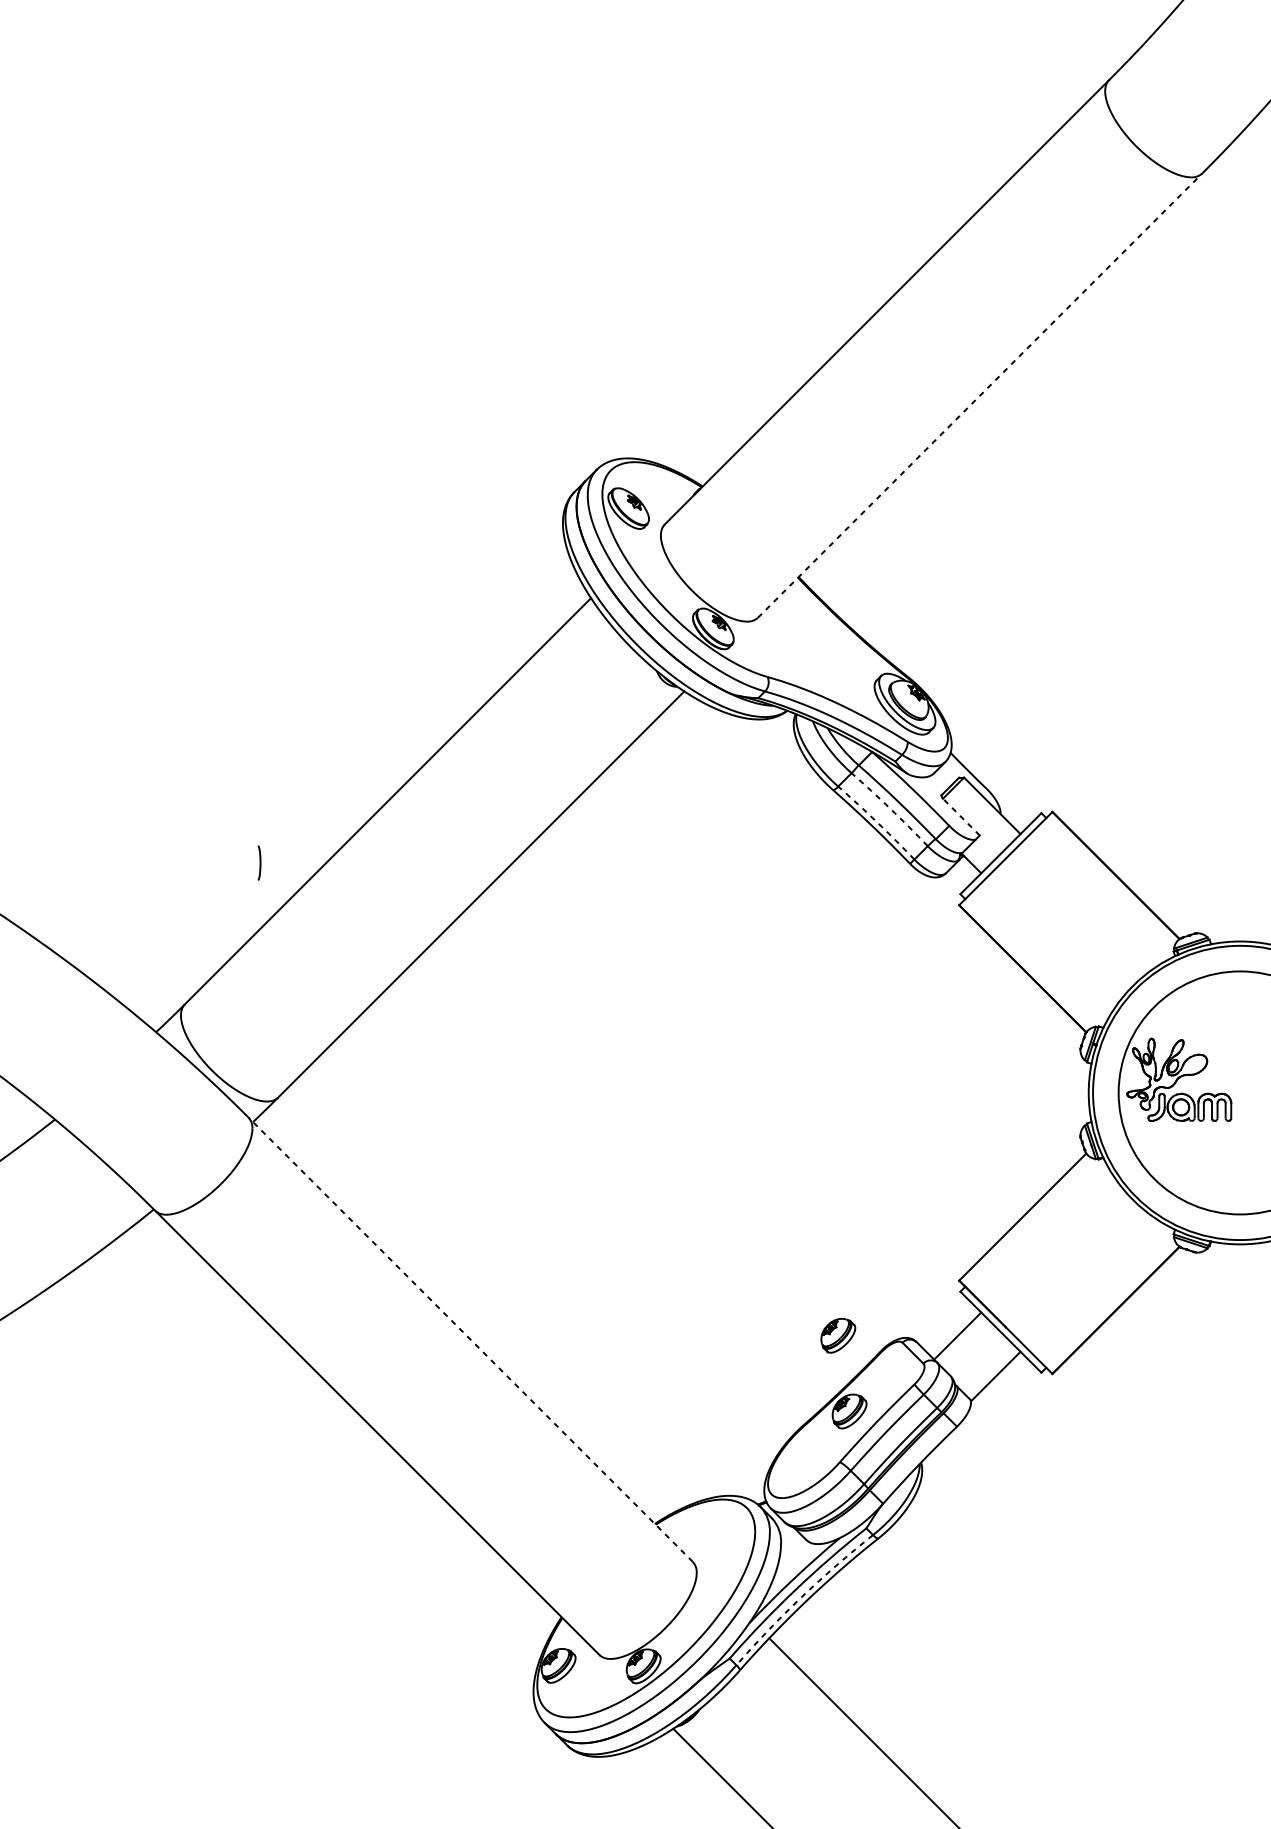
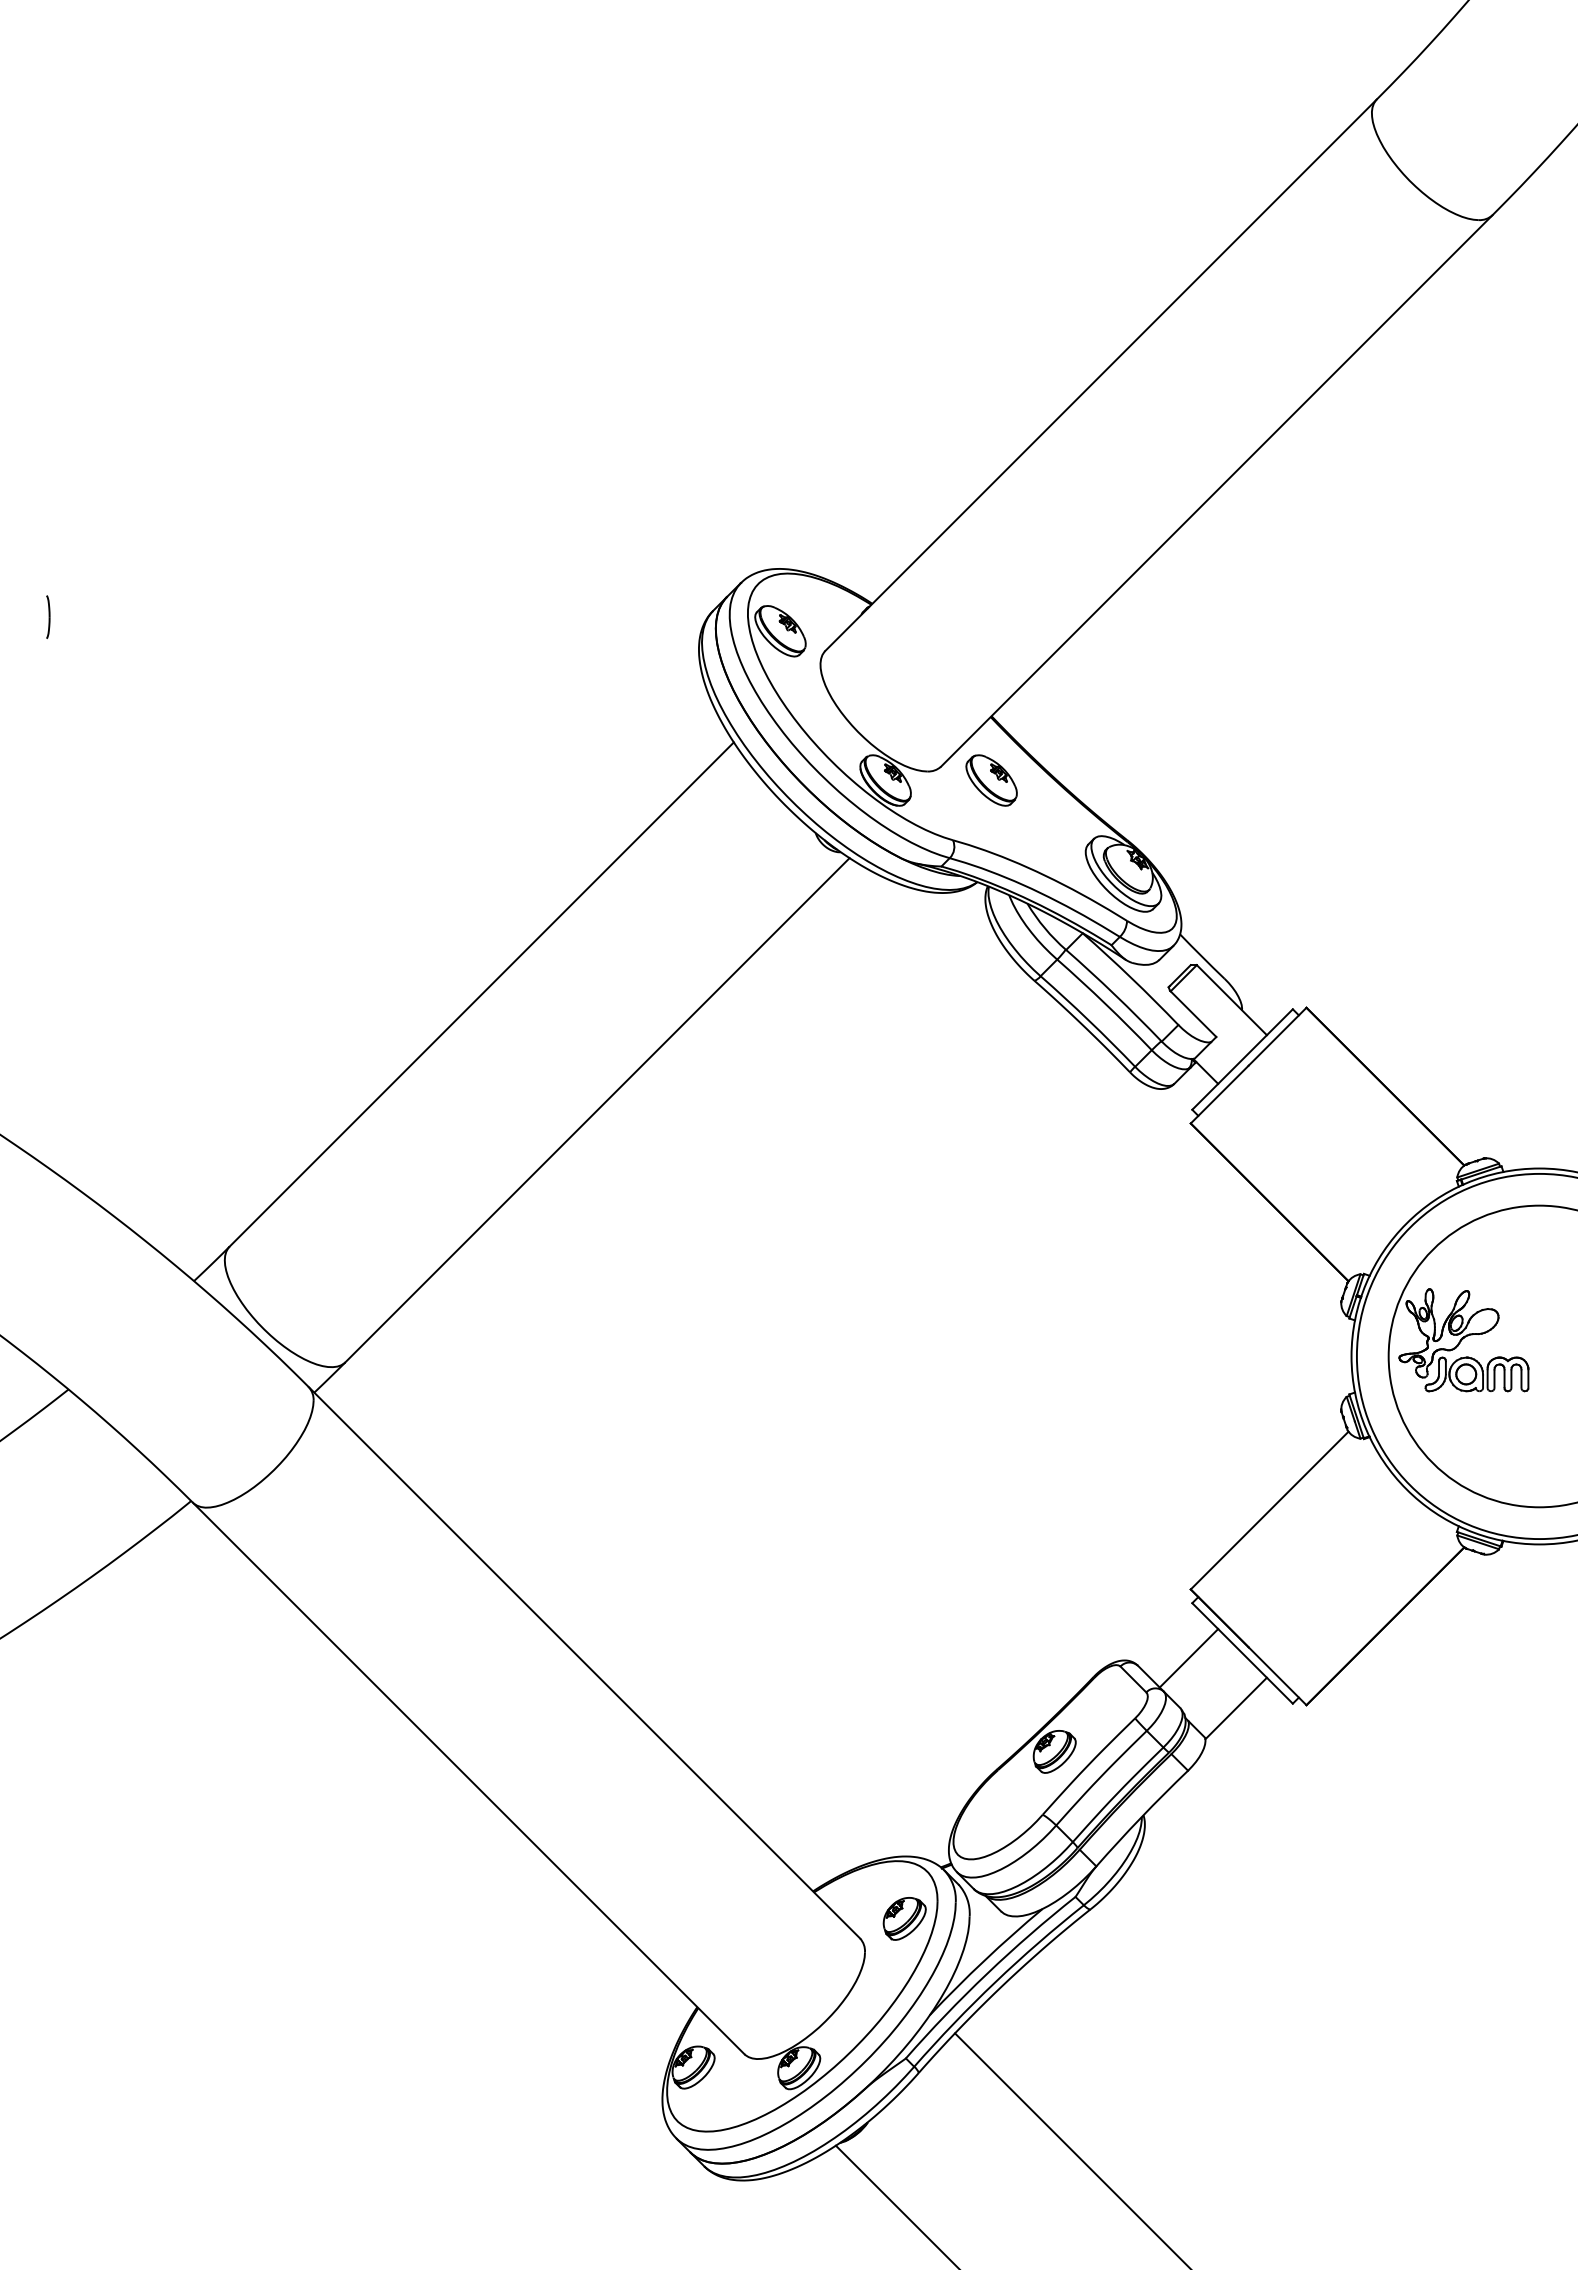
line: (979, 396) -> (1216, 491), dashed -> solid
part: (798, 628) -> (991, 780), added
arc: (890, 808) -> (1105, 1003), dashed -> solid
line: (961, 816) -> (1193, 1013), dashed -> solid
arc: (876, 822) -> (1088, 1020), dashed -> solid
part: (259, 862) -> (48, 616), moved
part: (838, 1335) -> (904, 1918), moved
line: (470, 1339) -> (584, 1662), dashed -> solid
arc: (801, 1597) -> (995, 1982), dashed -> solid

